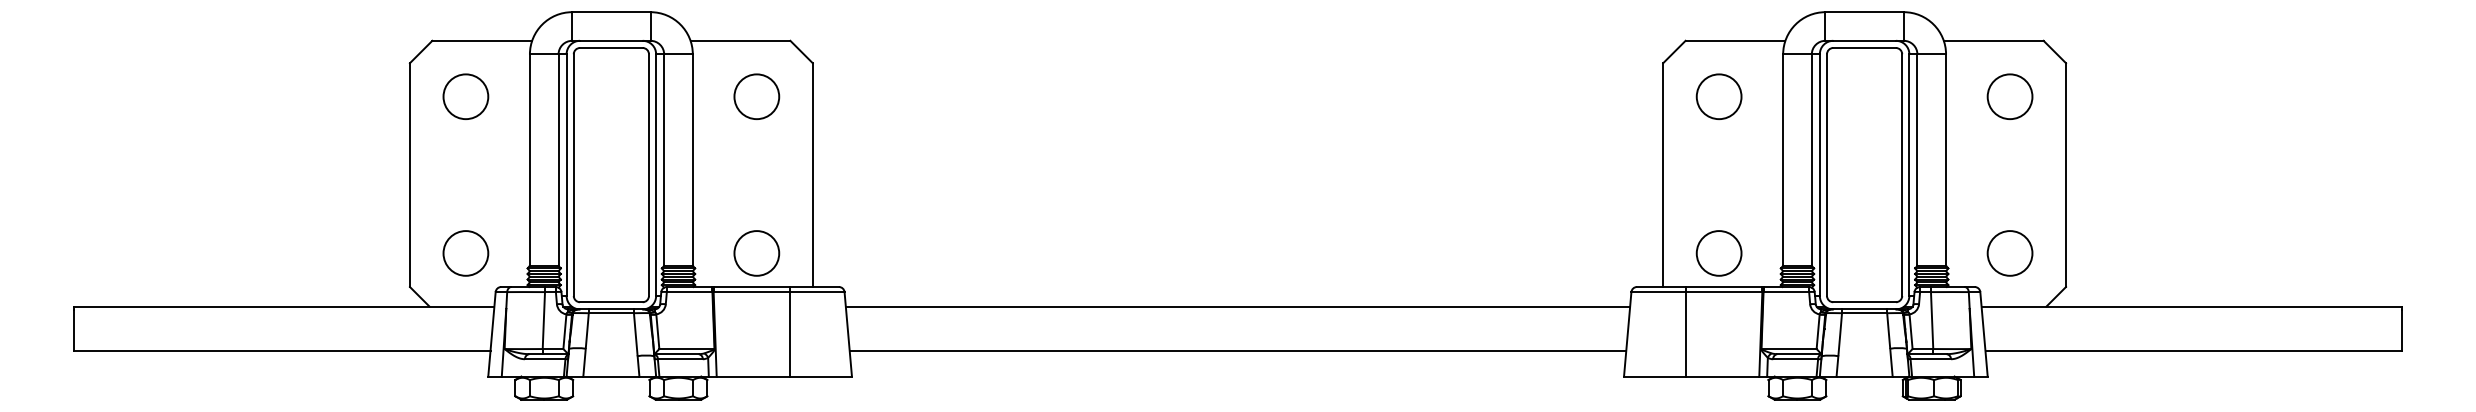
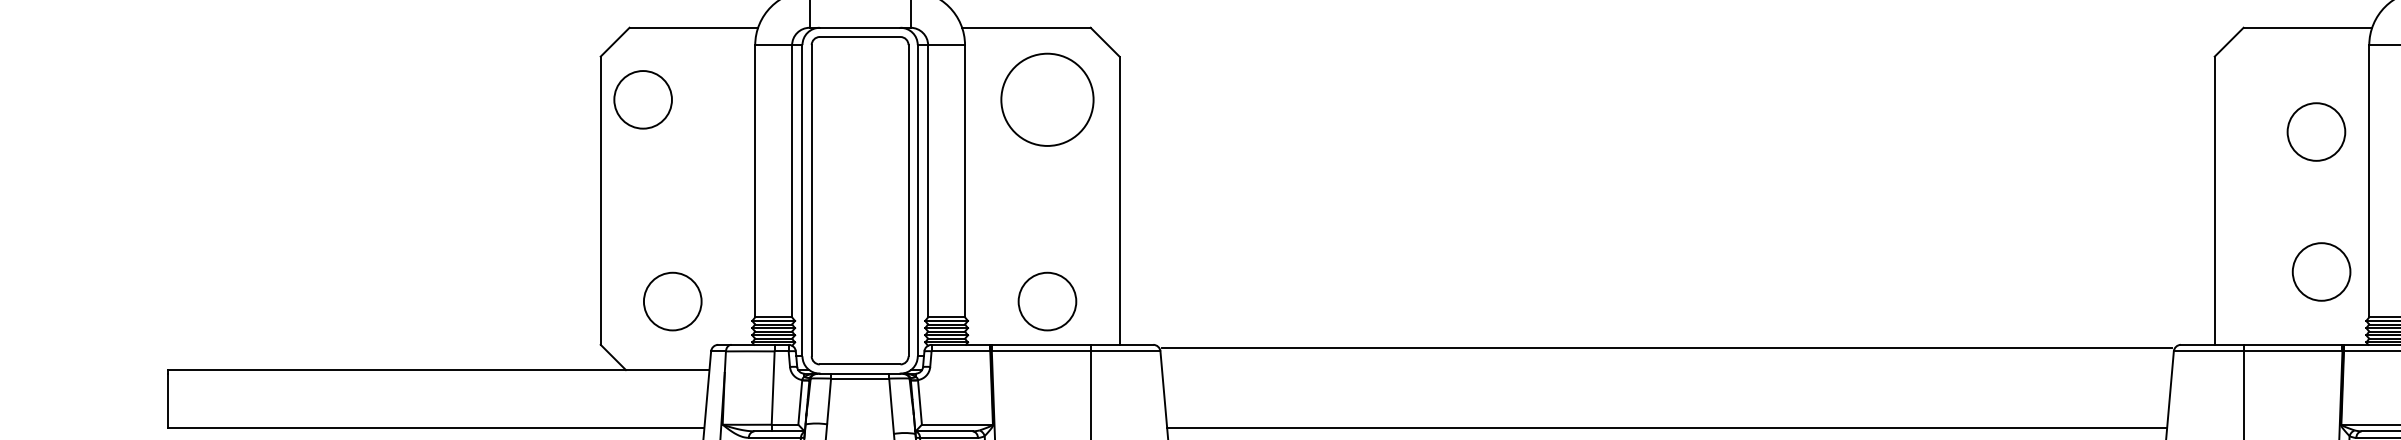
circle: (465, 96) -> (642, 99), moved
circle: (756, 96) -> (1047, 99), size x1.6
circle: (1718, 96) -> (2315, 131), moved
circle: (1718, 253) -> (2320, 272), moved
line: (1237, 306) -> (1666, 348), moved

